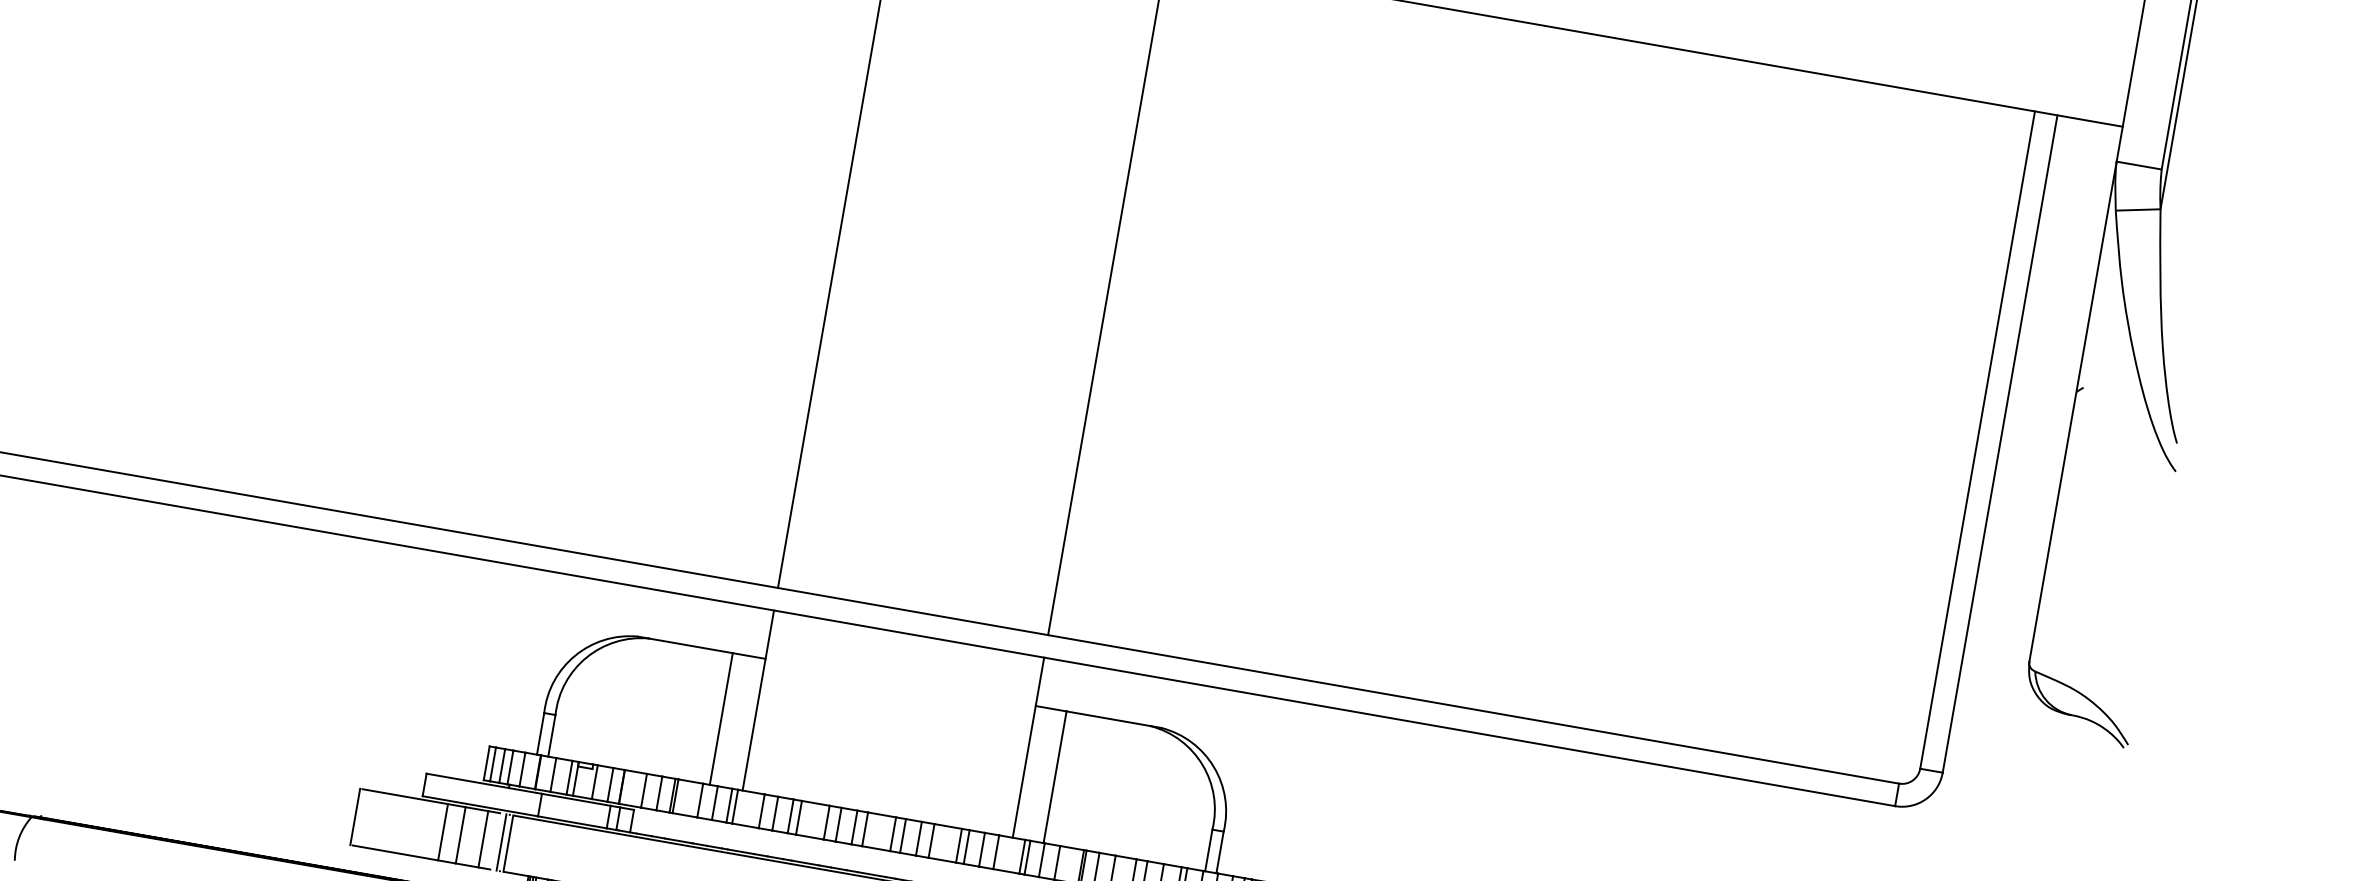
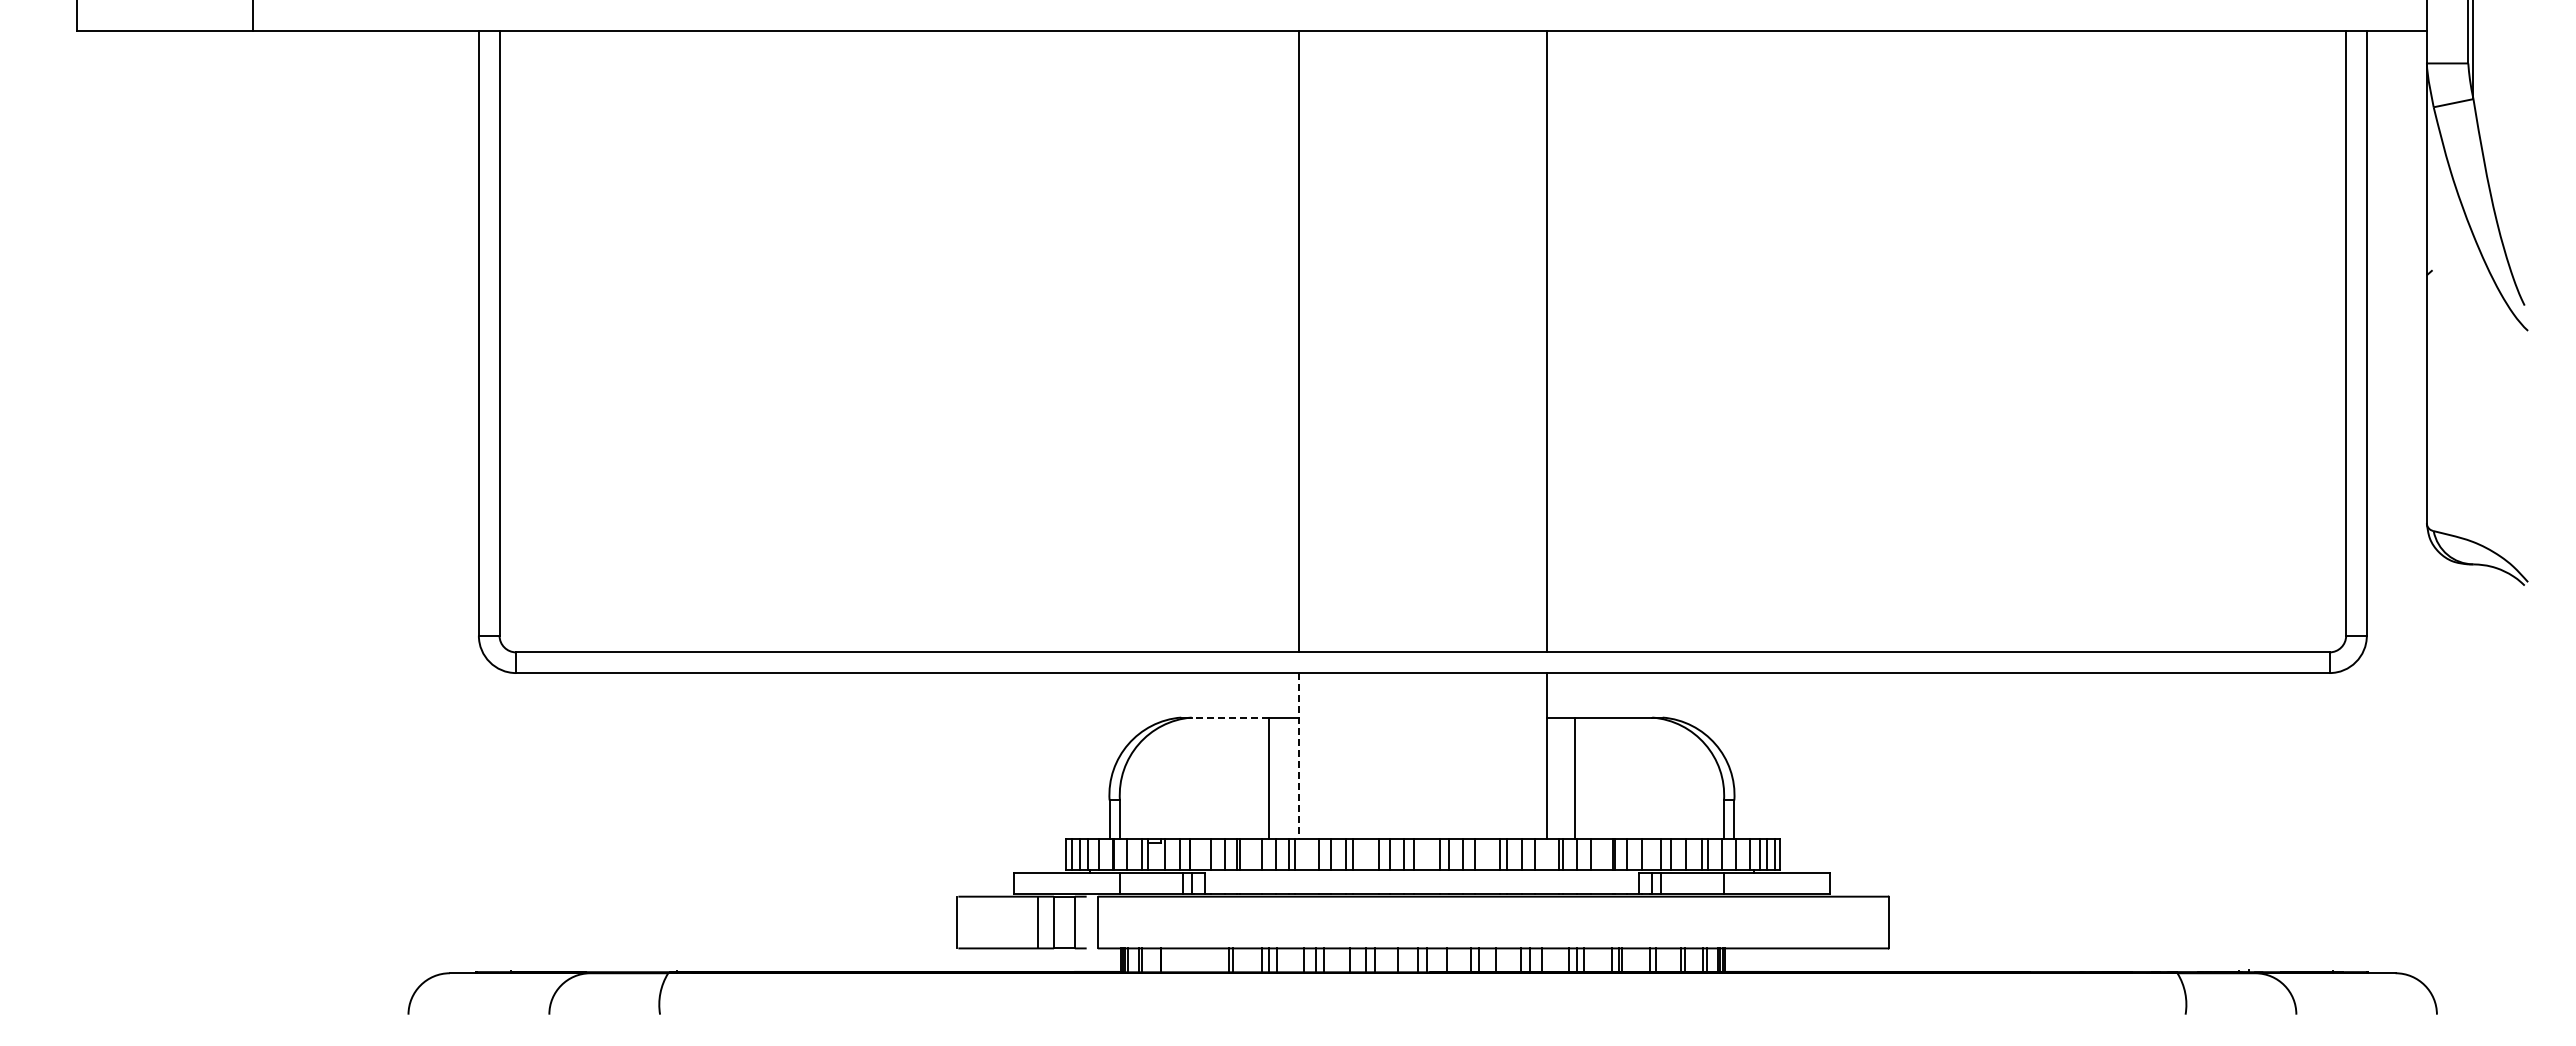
line: (690, 645) -> (1229, 717), solid -> dashed
line: (758, 700) -> (1298, 755), solid -> dashed
line: (501, 842) -> (1091, 922), removed

